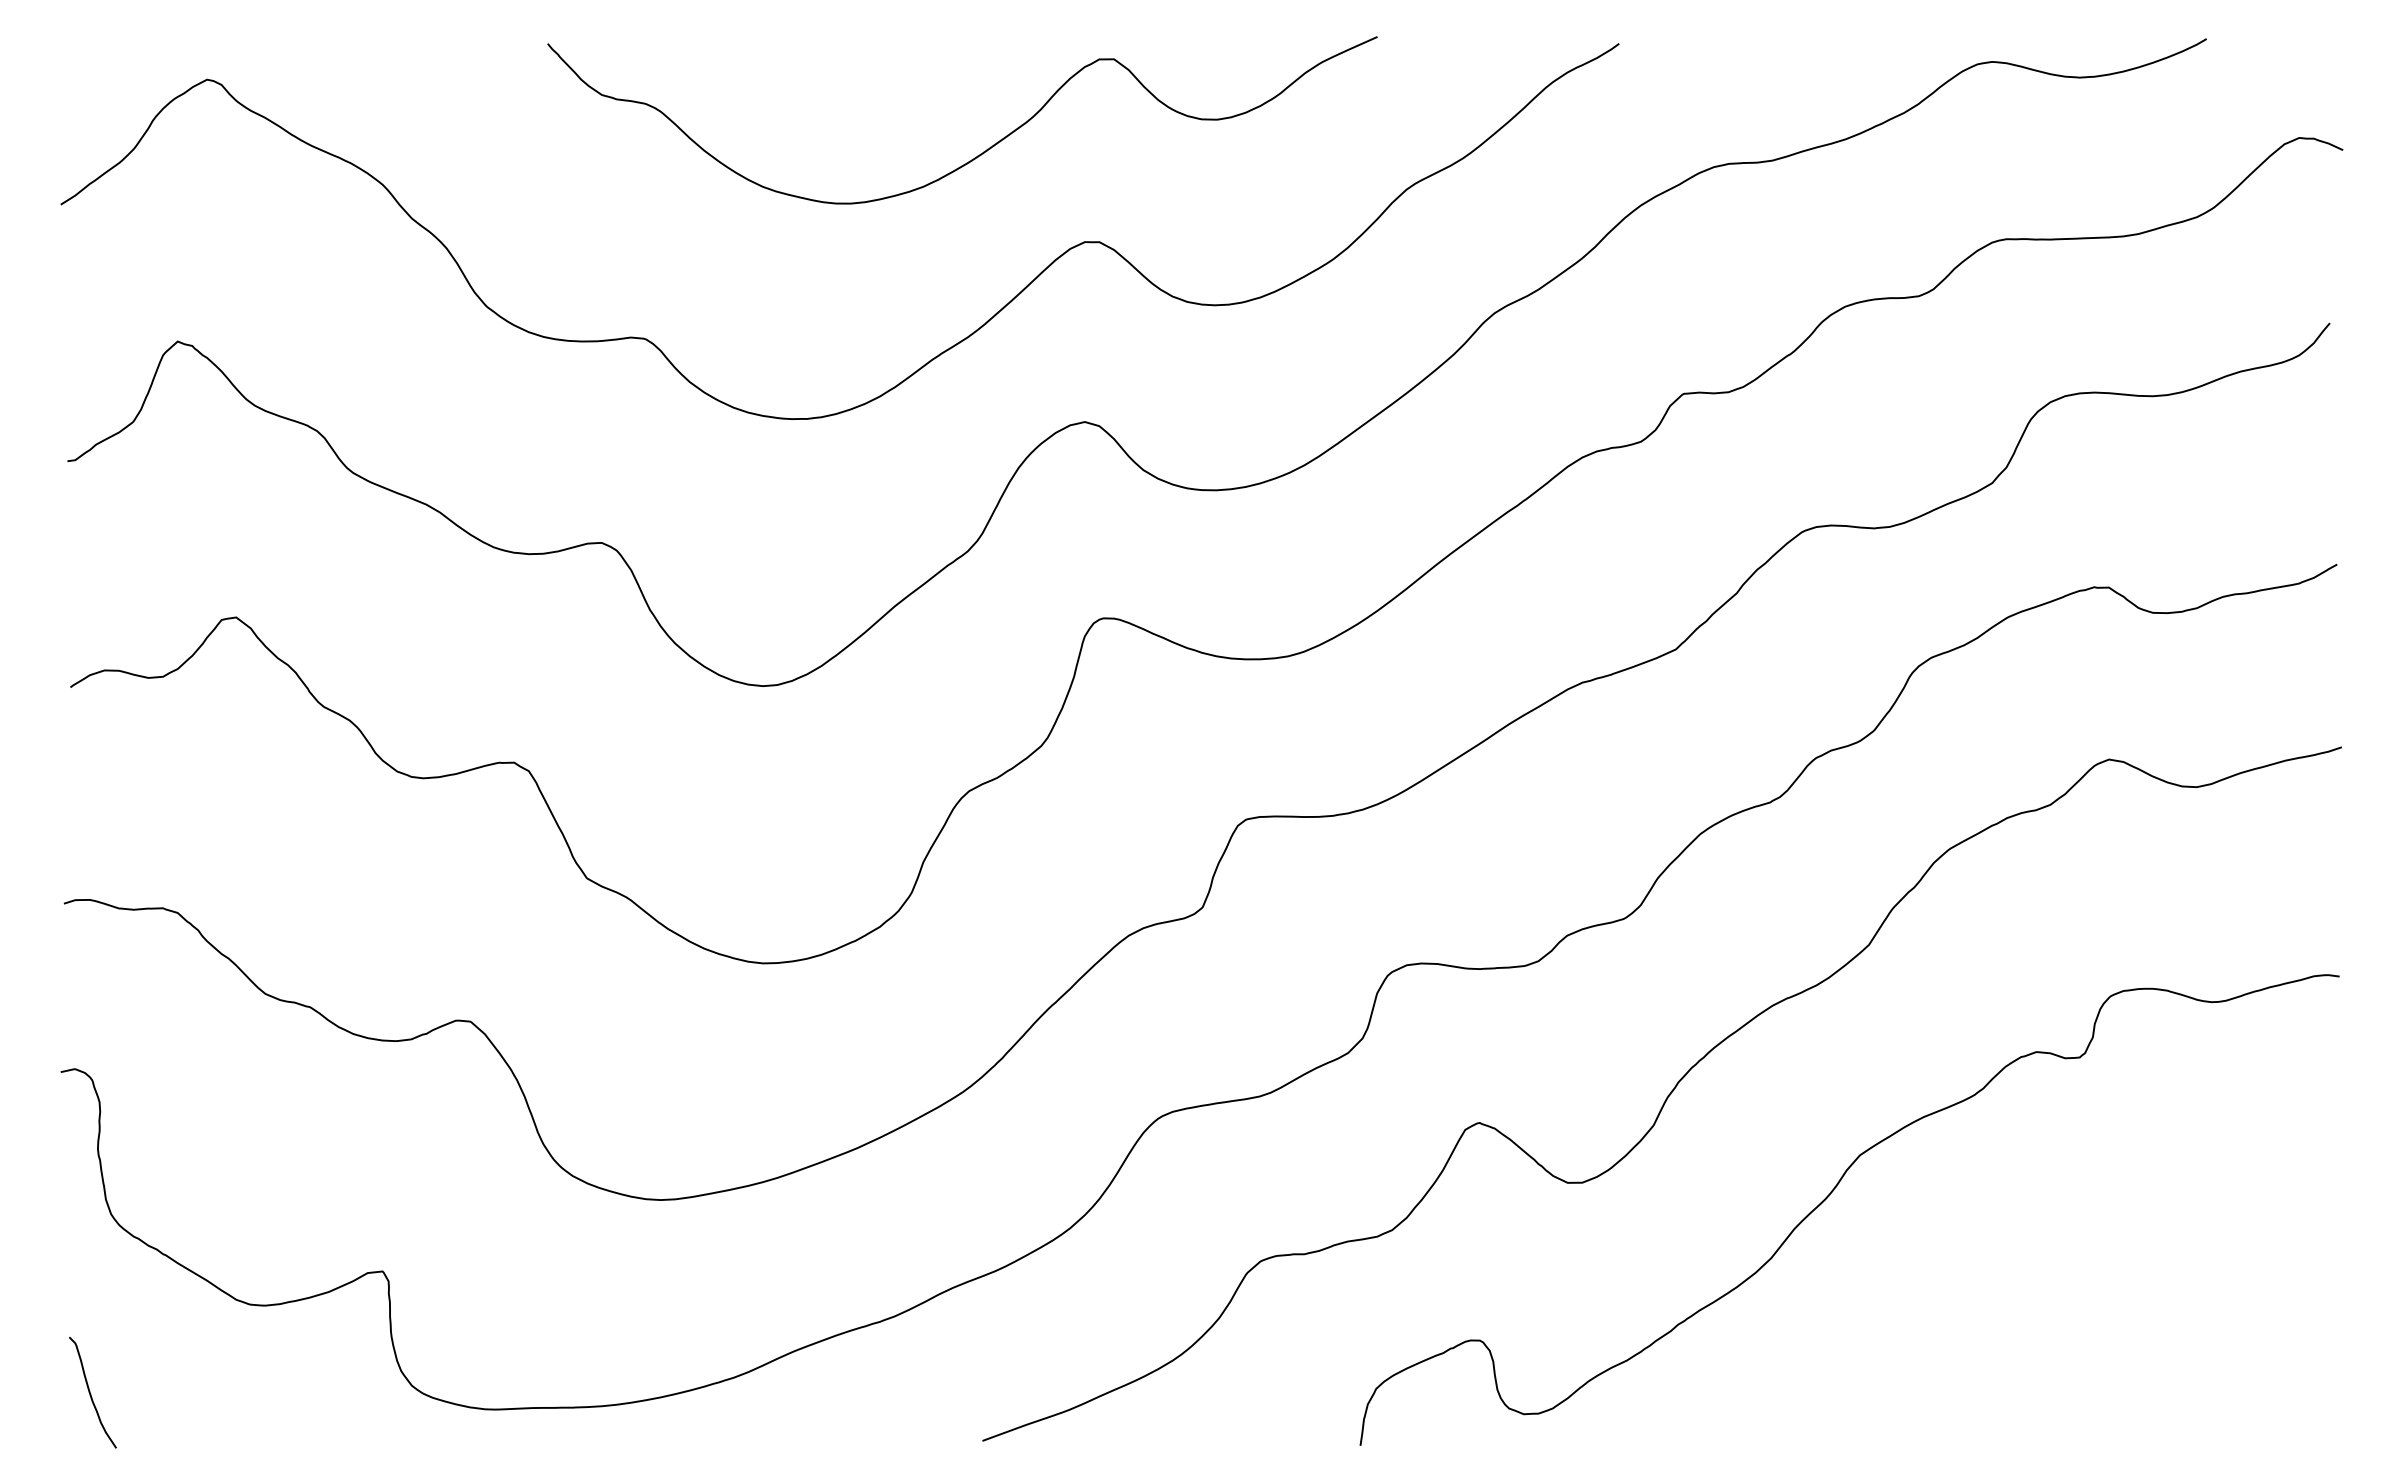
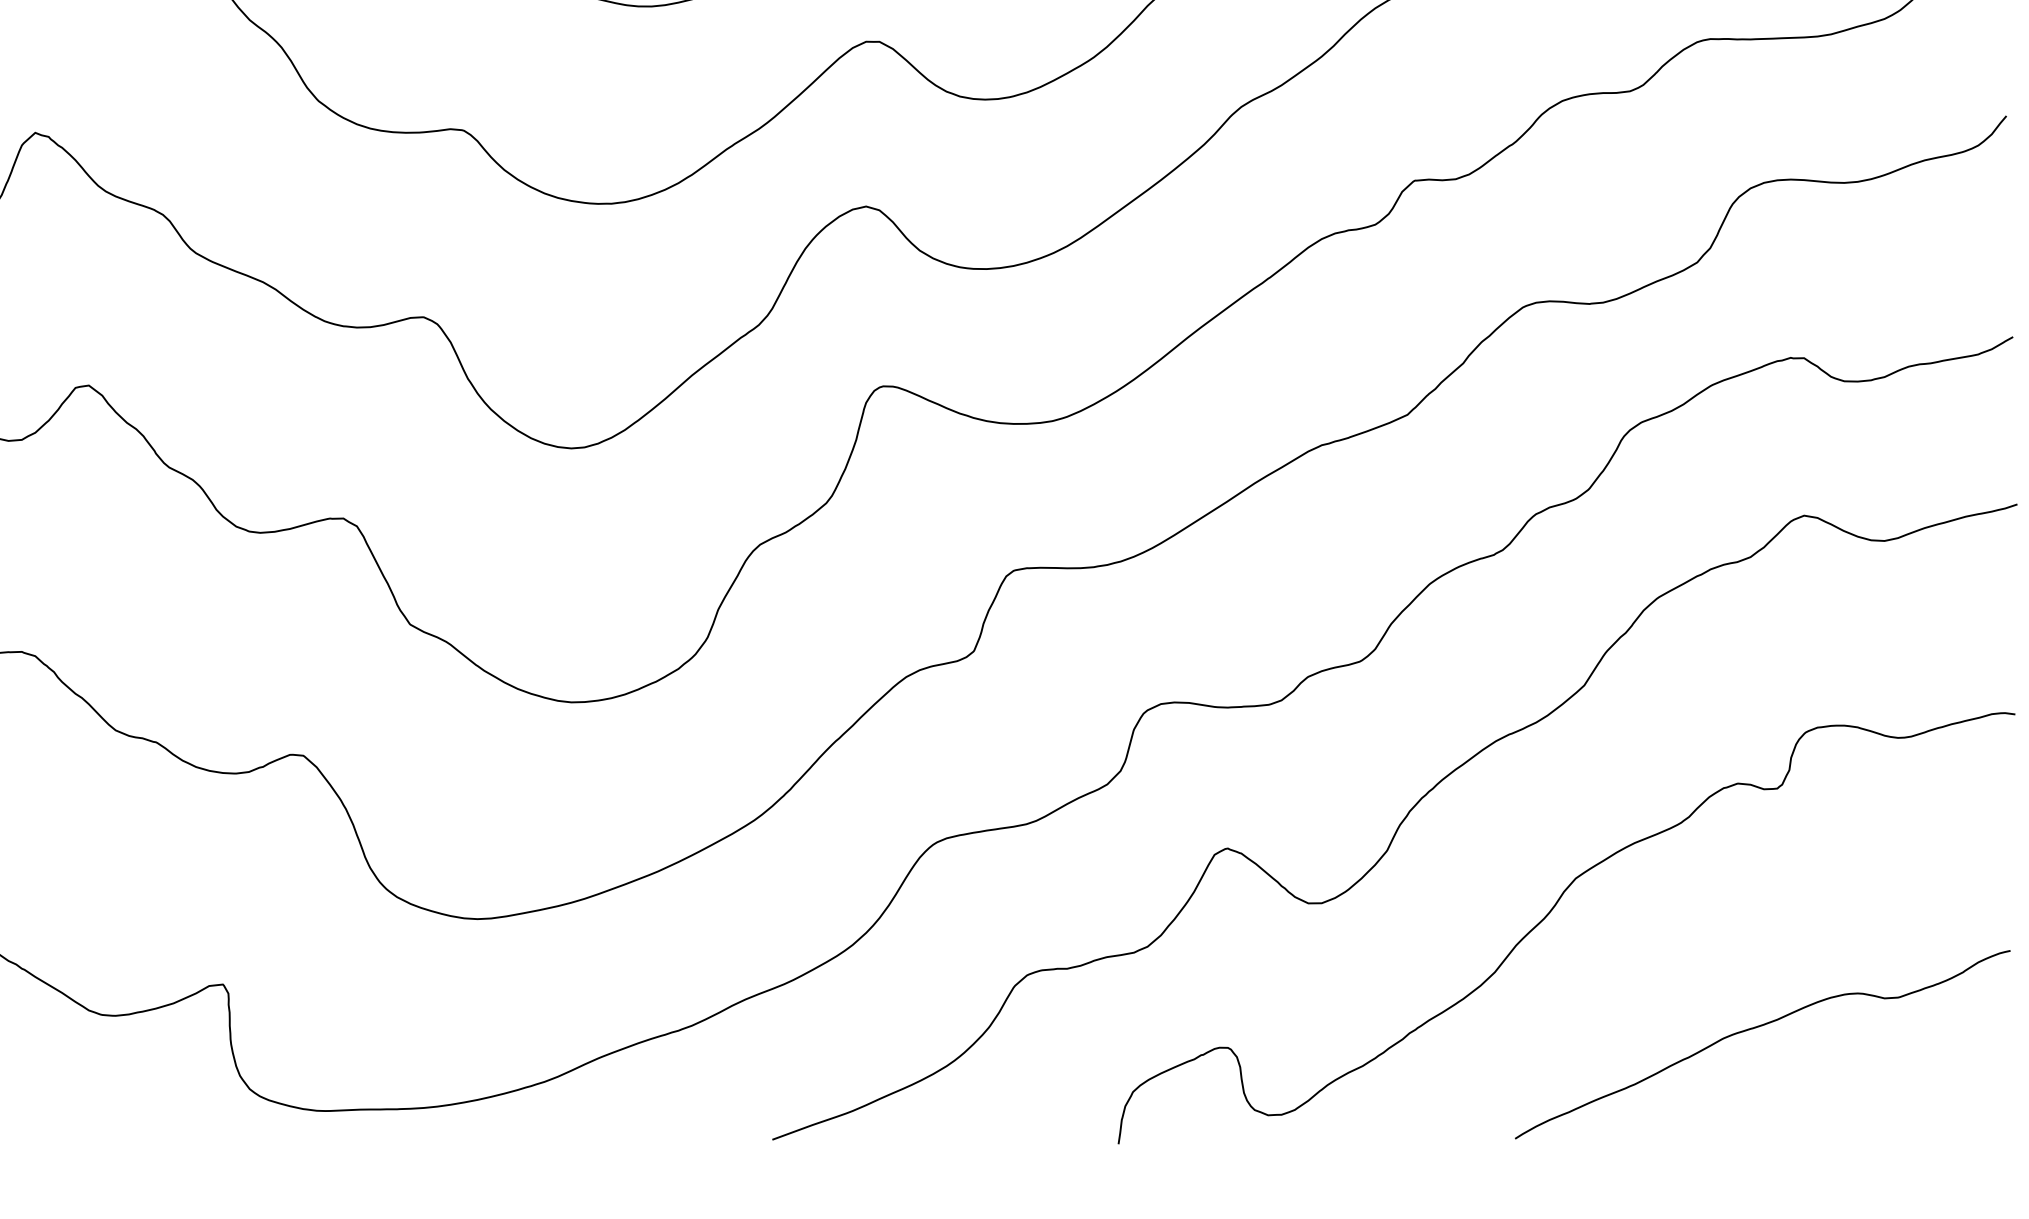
curve: (2056, 1319) -> (1756, 1028), added

